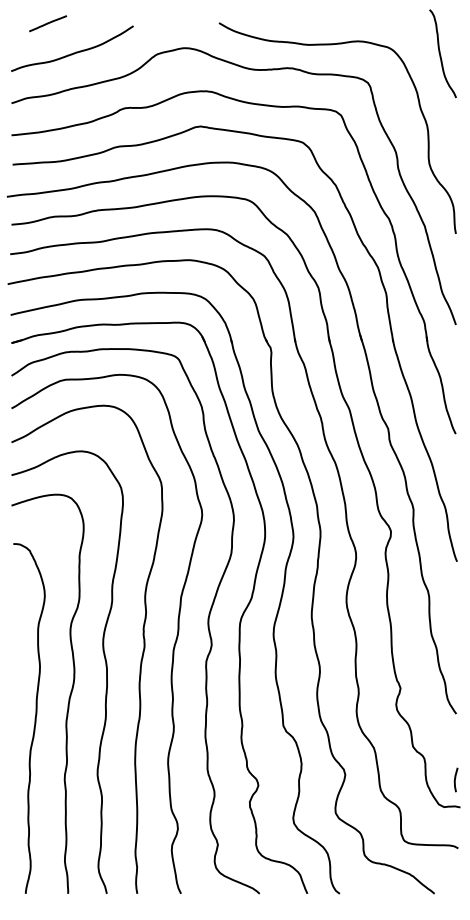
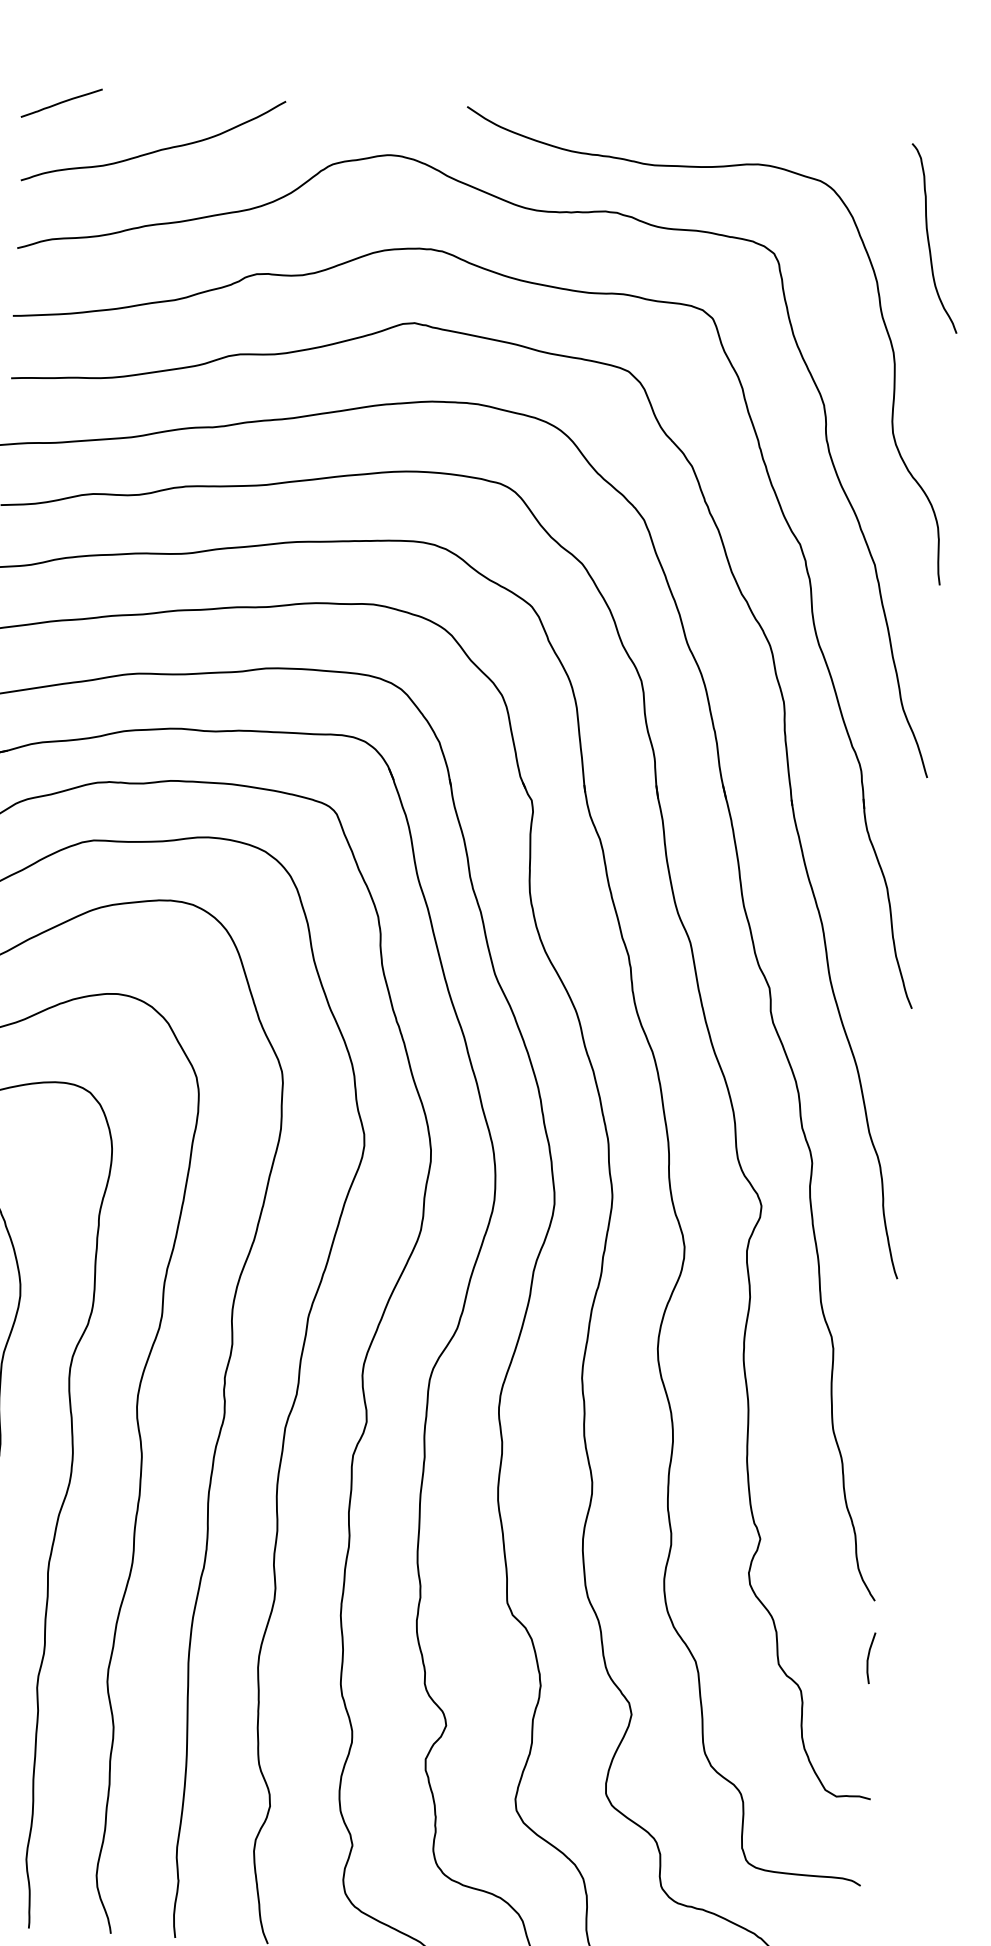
line: (48, 23) -> (62, 102), moved
curve: (440, 53) -> (929, 237), moved
curve: (455, 779) -> (869, 1657), moved

